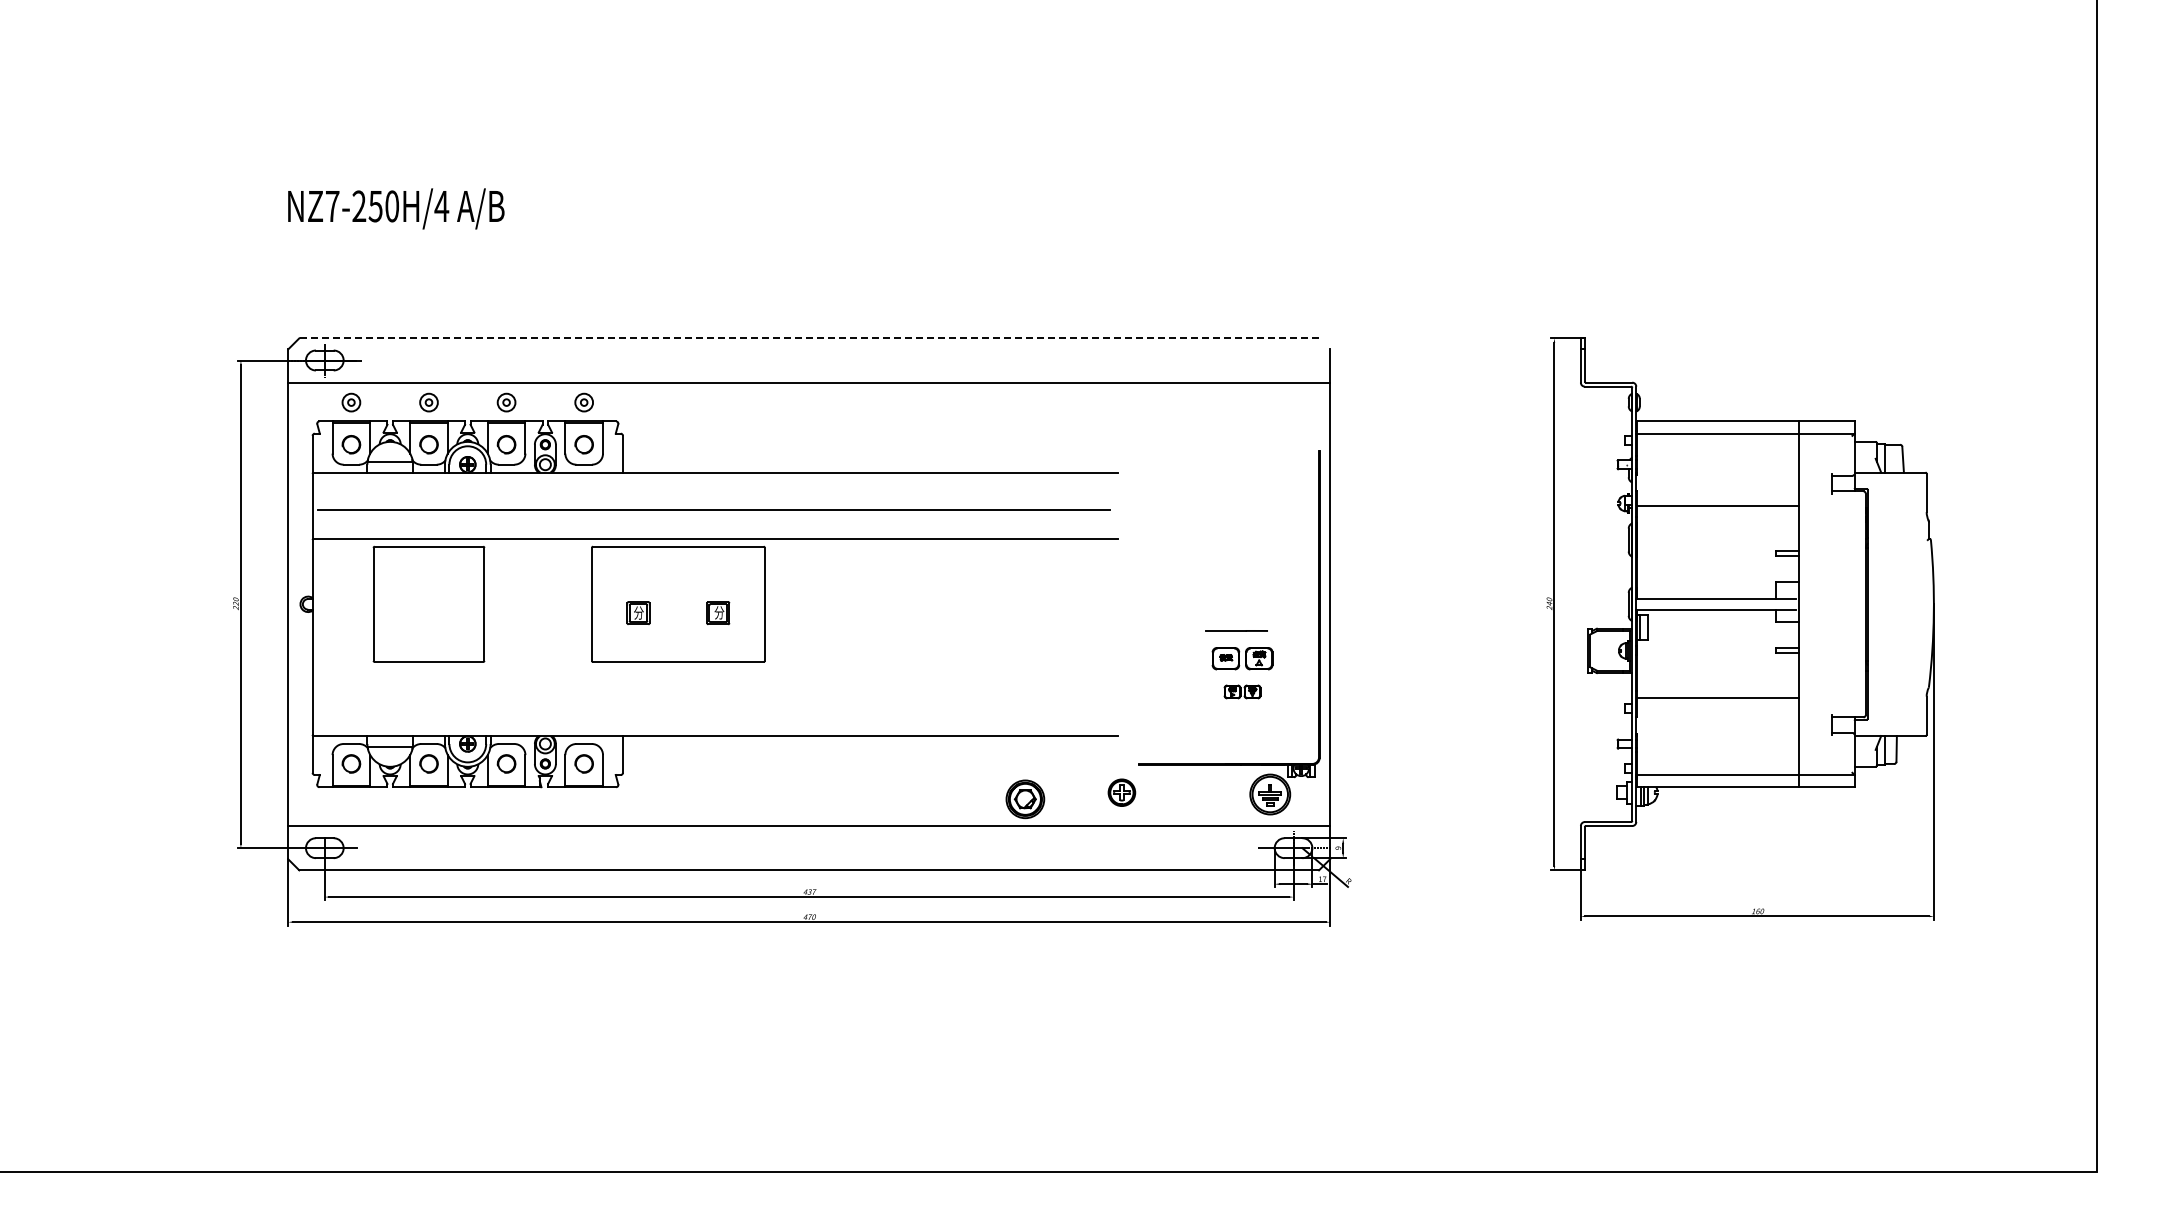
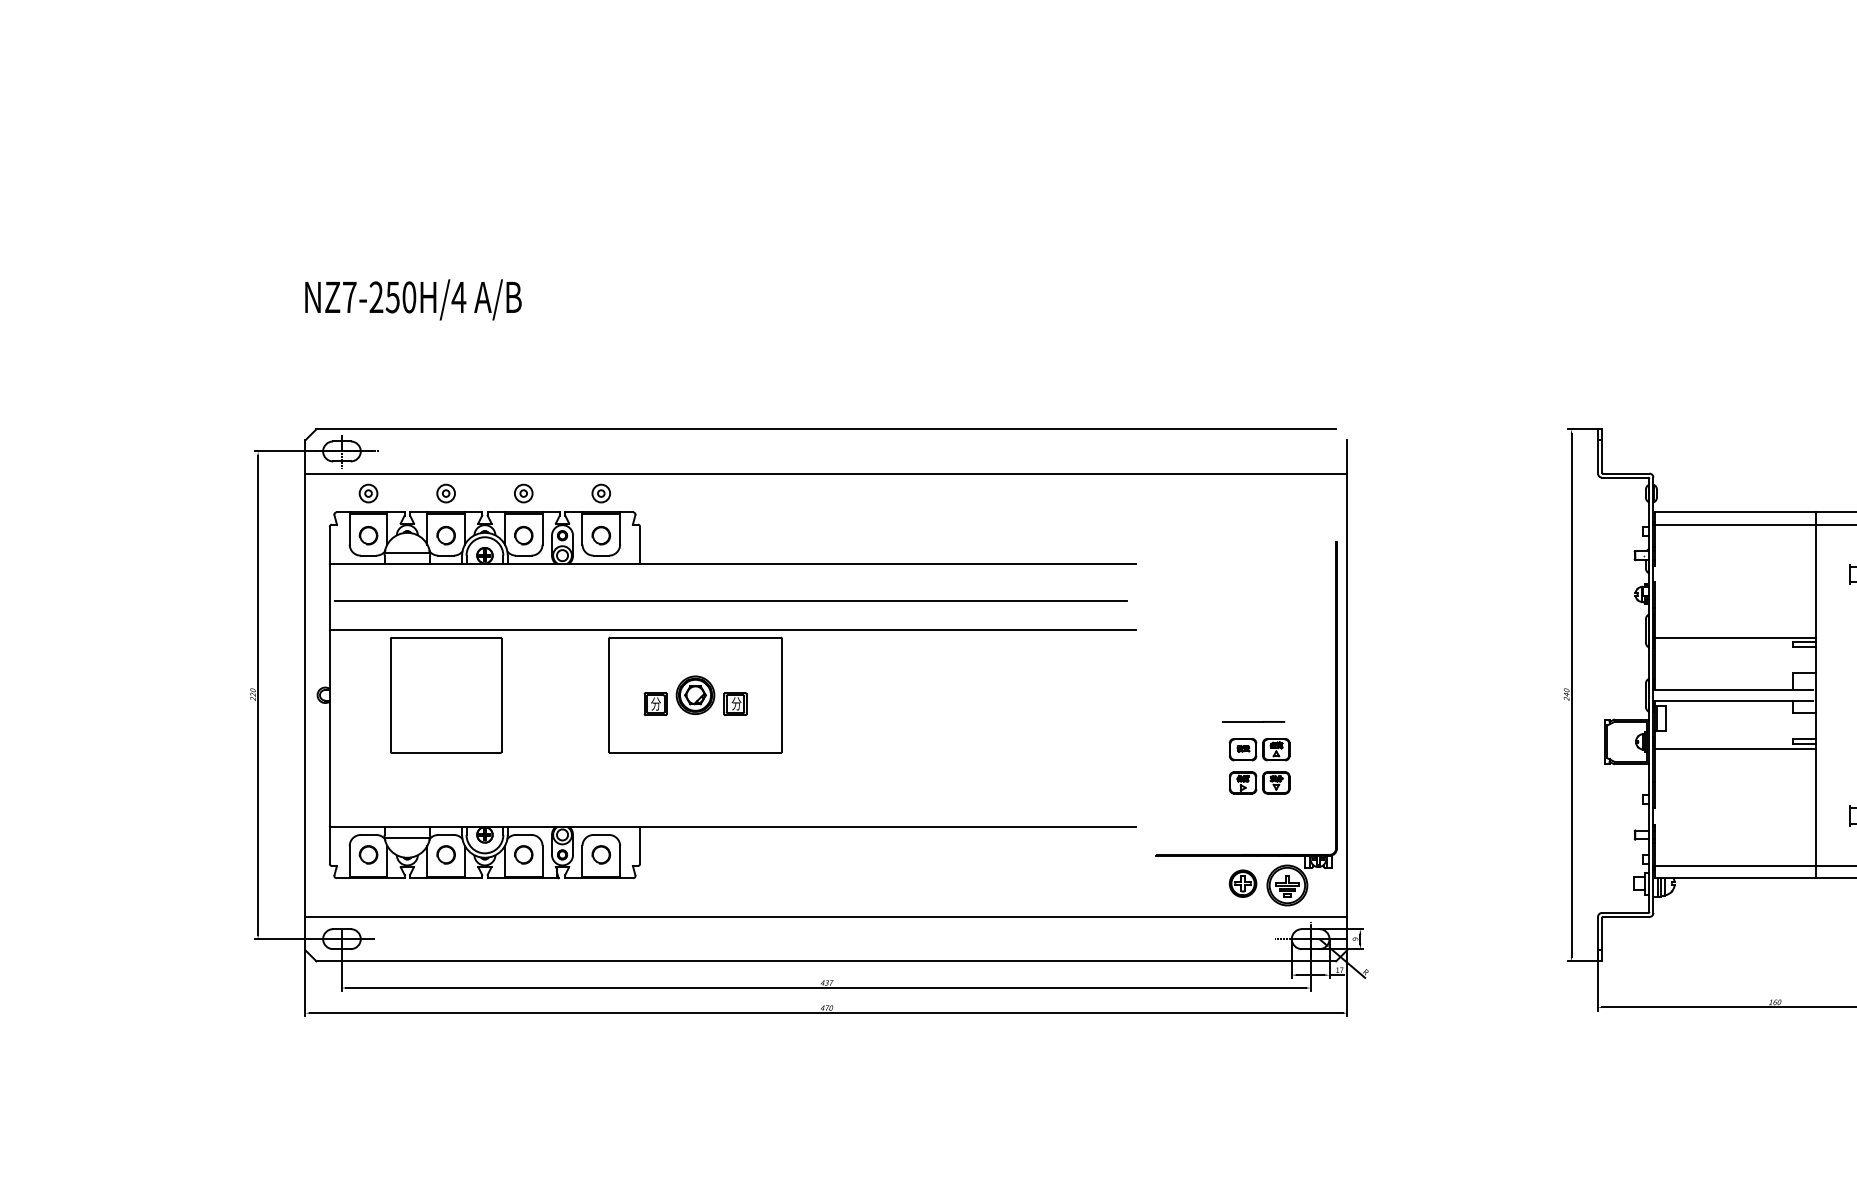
line: (809, 338) -> (826, 429), dashed -> solid
line: (1718, 505) -> (1735, 637), moved
part: (1242, 691) -> (1259, 782), size x1.67
line: (1718, 697) -> (1735, 748), moved
part: (1121, 792) -> (1242, 883), moved
part: (1025, 799) -> (695, 695), moved

